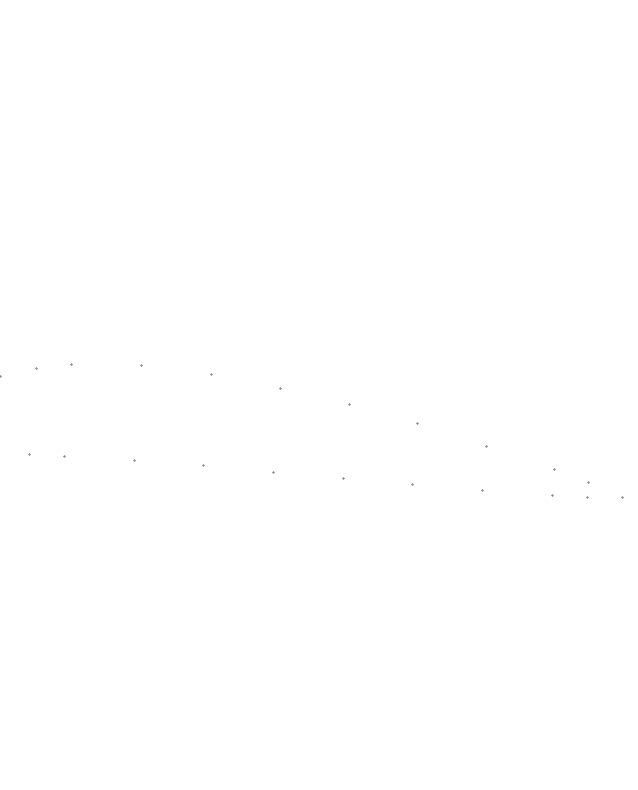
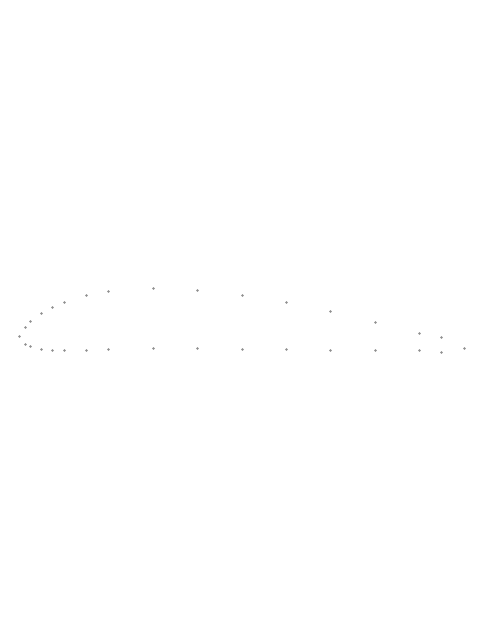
part: (588, 489) -> (442, 344), size x1.6

